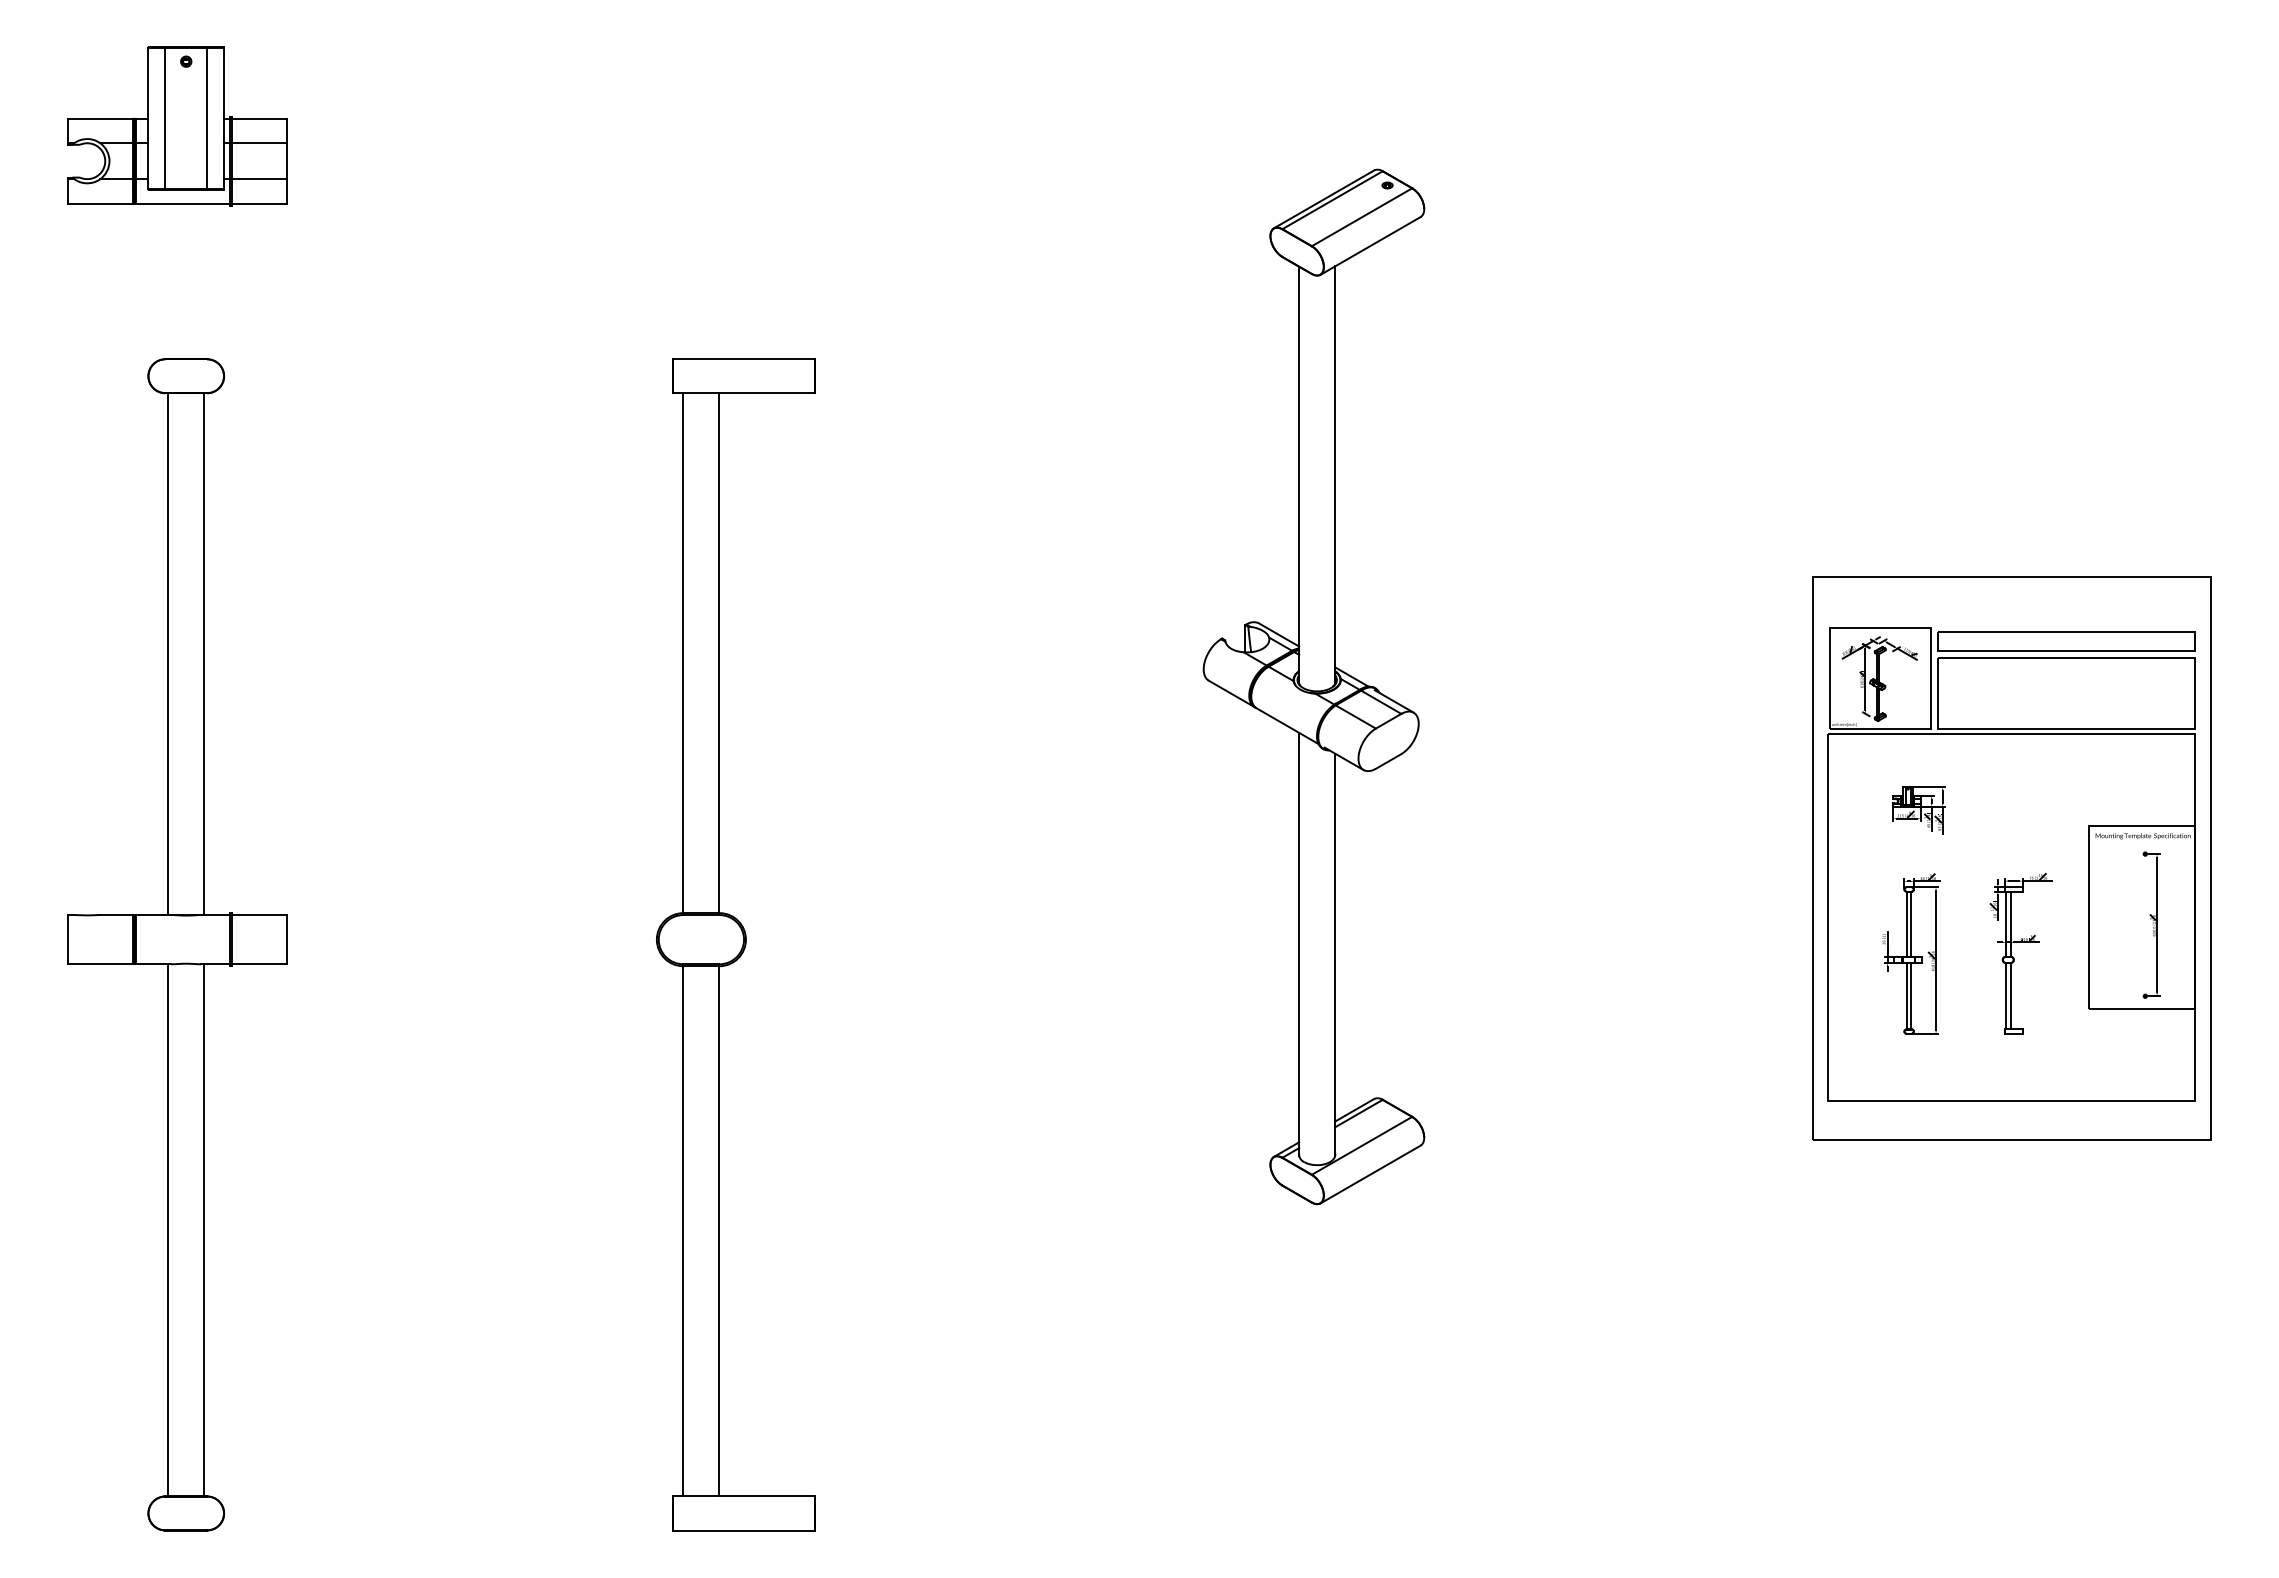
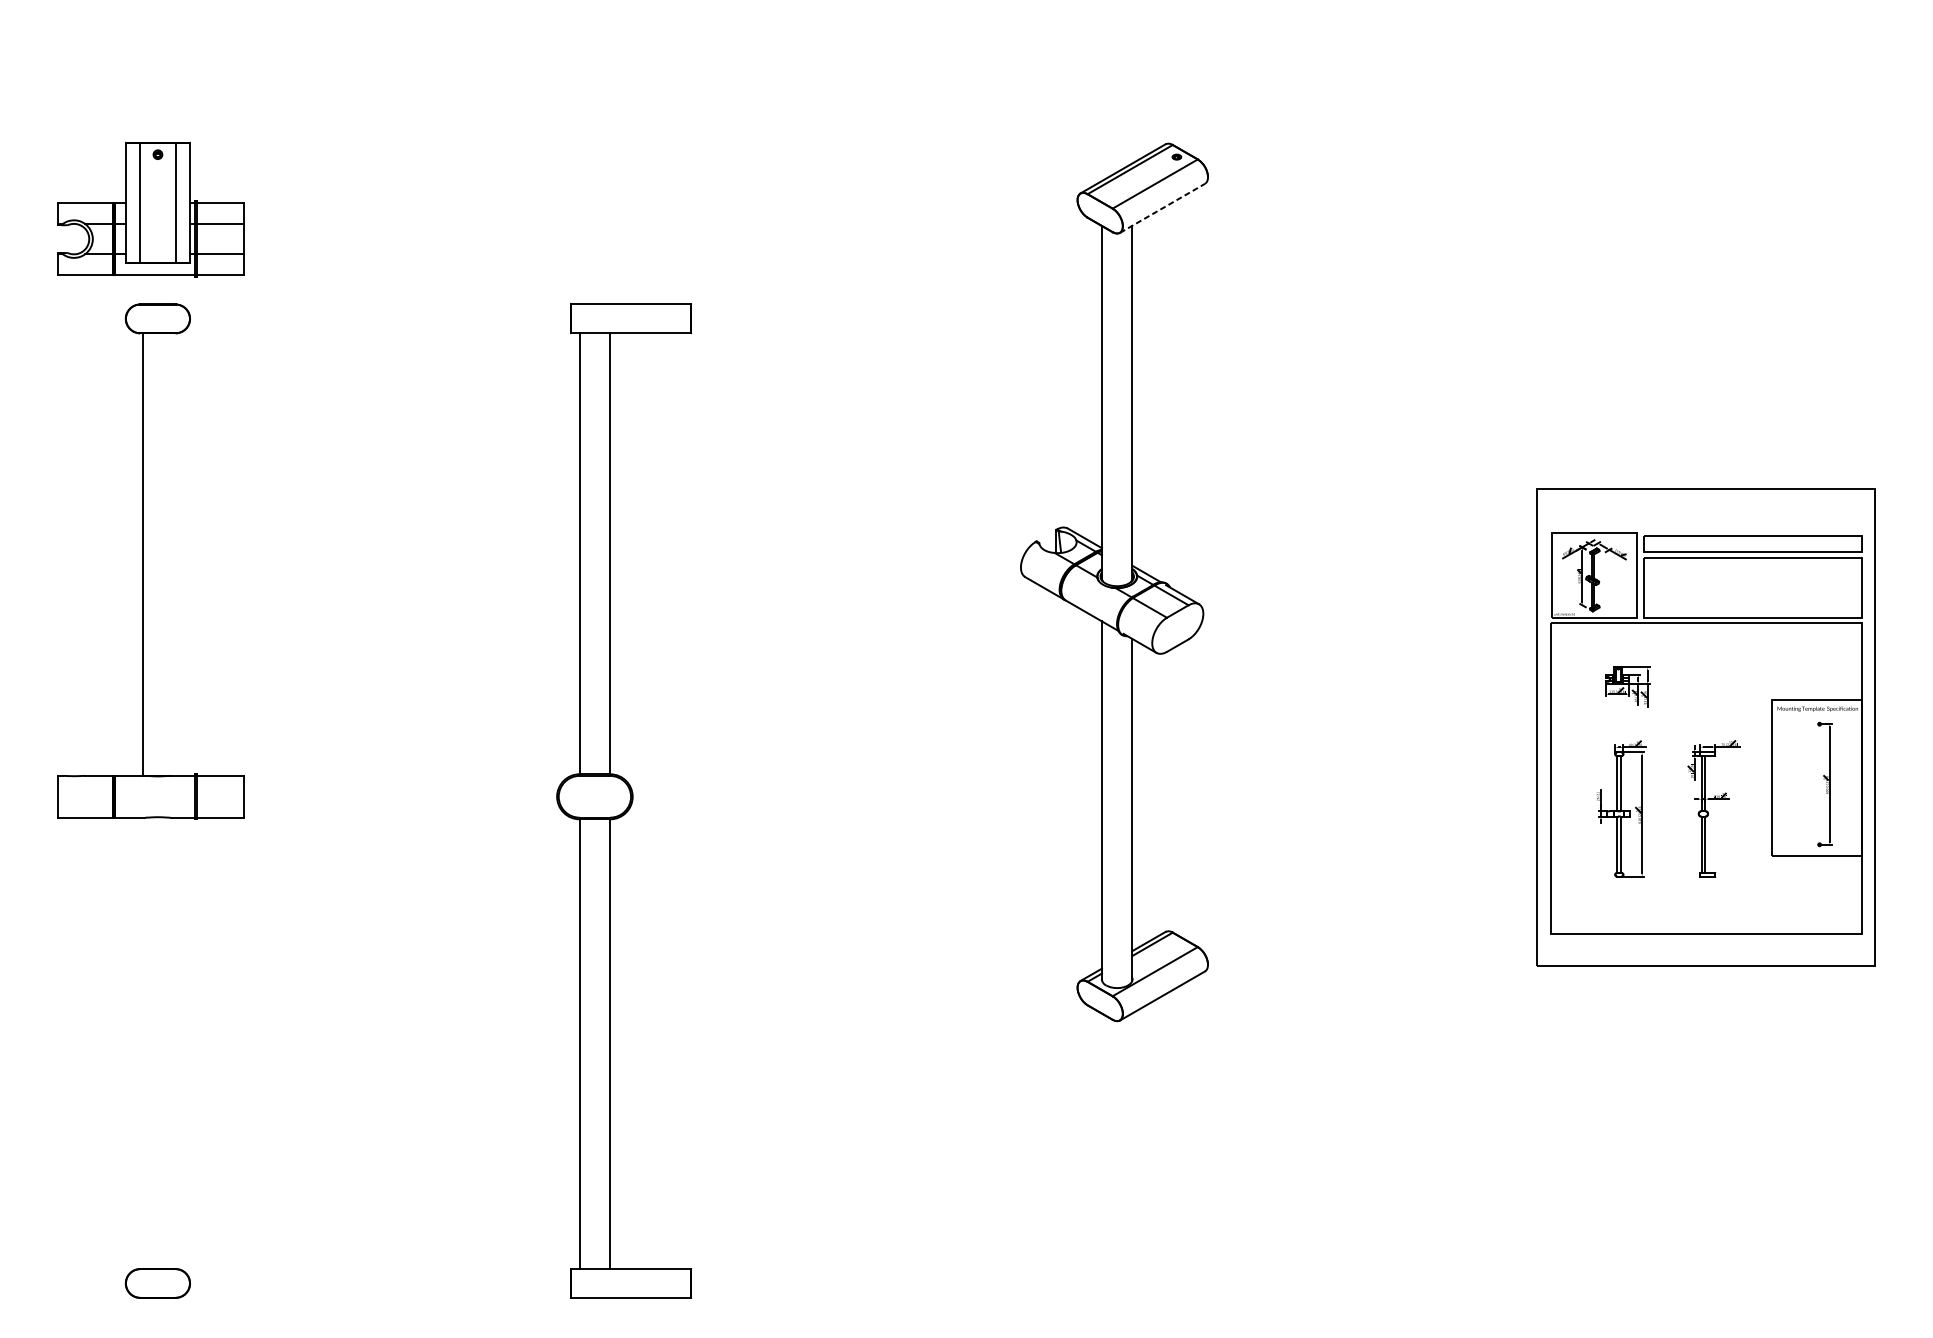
part: (177, 126) -> (150, 209), moved
line: (1370, 245) -> (1162, 208), solid -> dashed
line: (204, 654) -> (173, 554), removed
line: (168, 1230) -> (142, 1043), removed
line: (204, 1230) -> (173, 1043), removed

